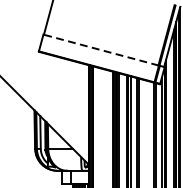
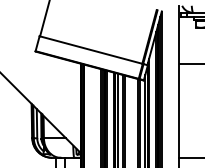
line: (100, 49) -> (90, 49), dashed -> solid

